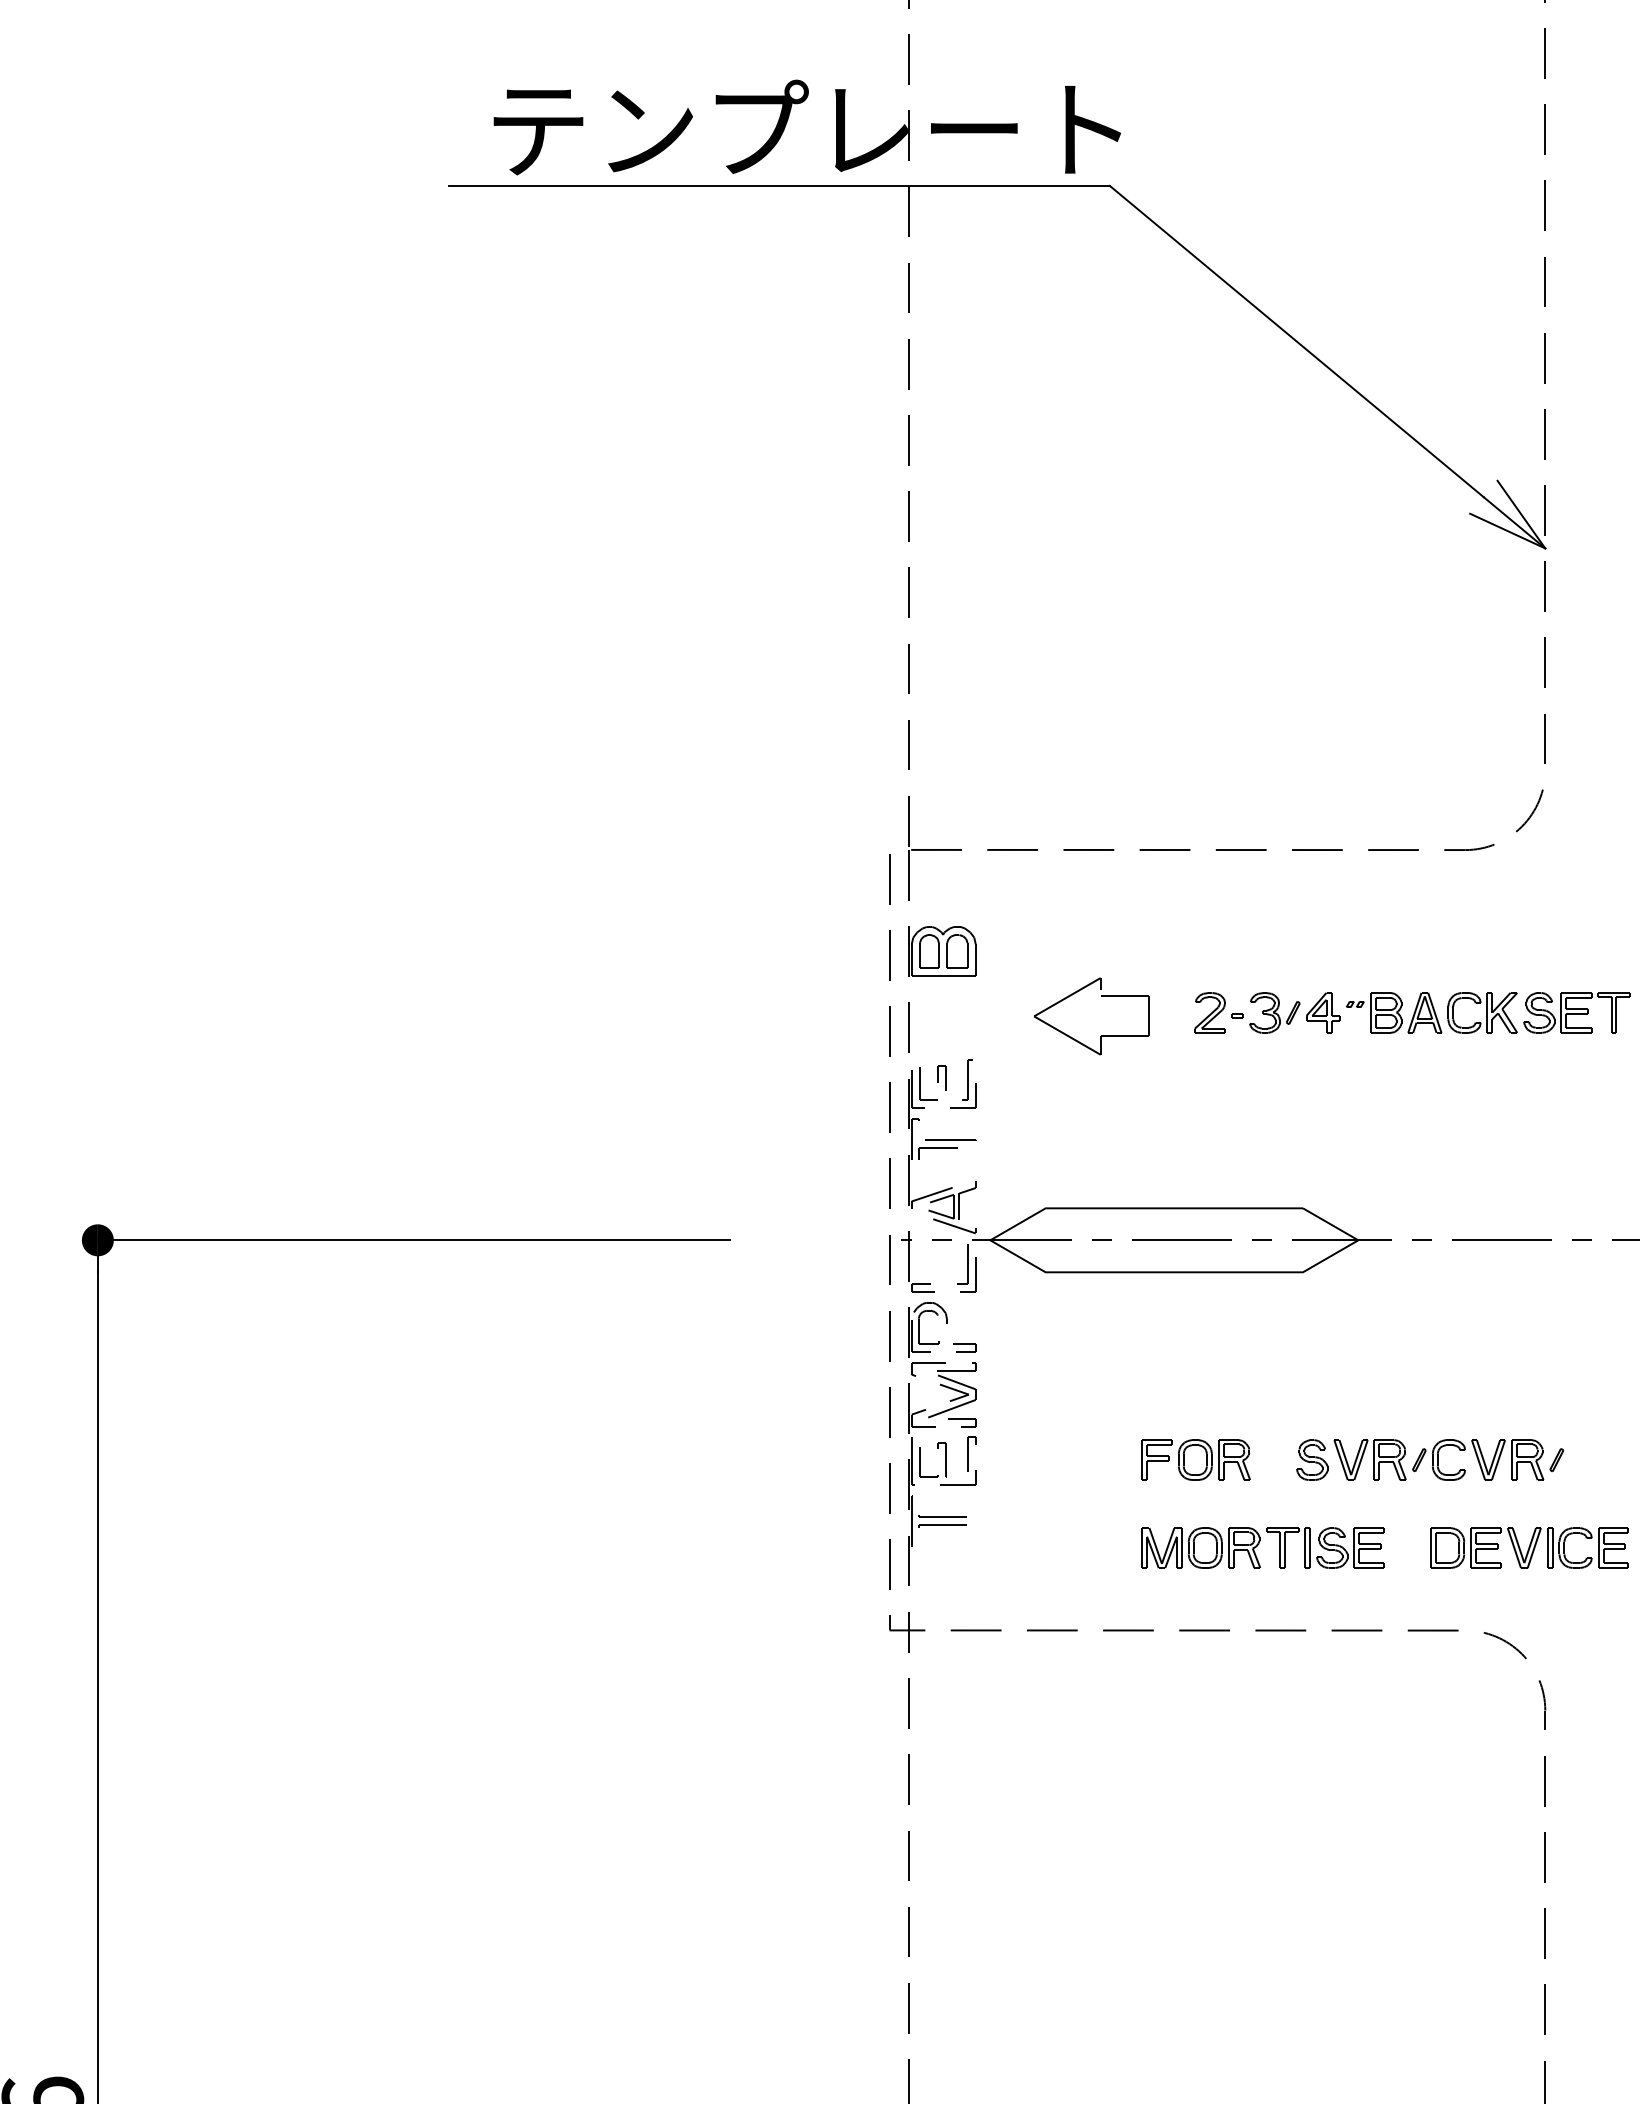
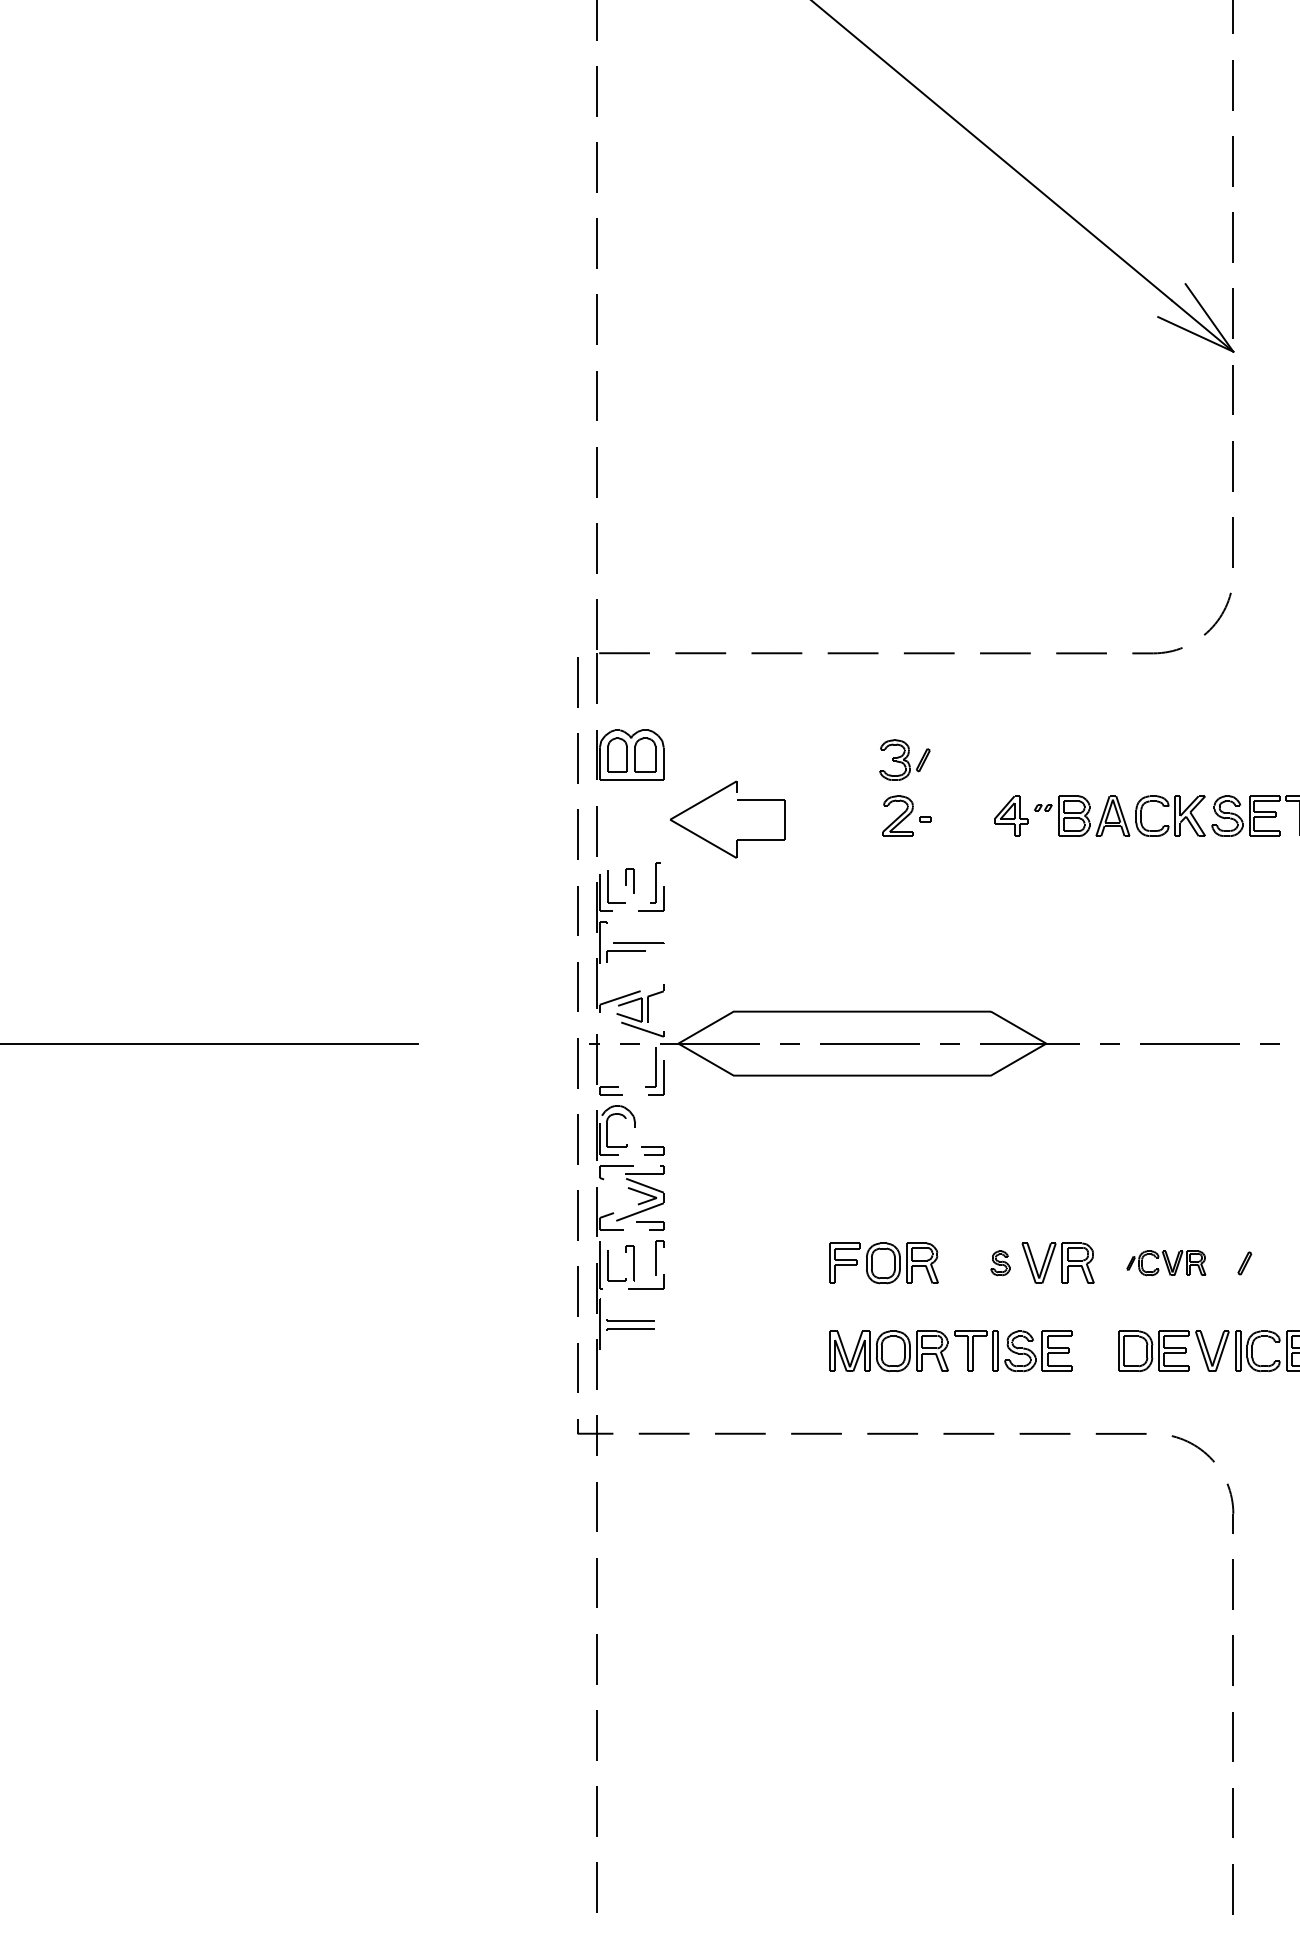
part: (1274, 1012) -> (904, 759), moved
part: (1101, 1035) -> (737, 838), moved
part: (1312, 1459) -> (1000, 1262), size x0.6
part: (1478, 1459) -> (1166, 1262), size x0.6

